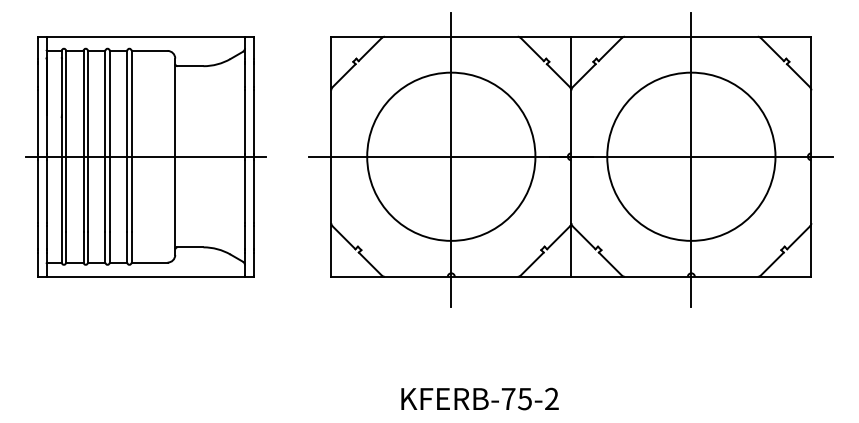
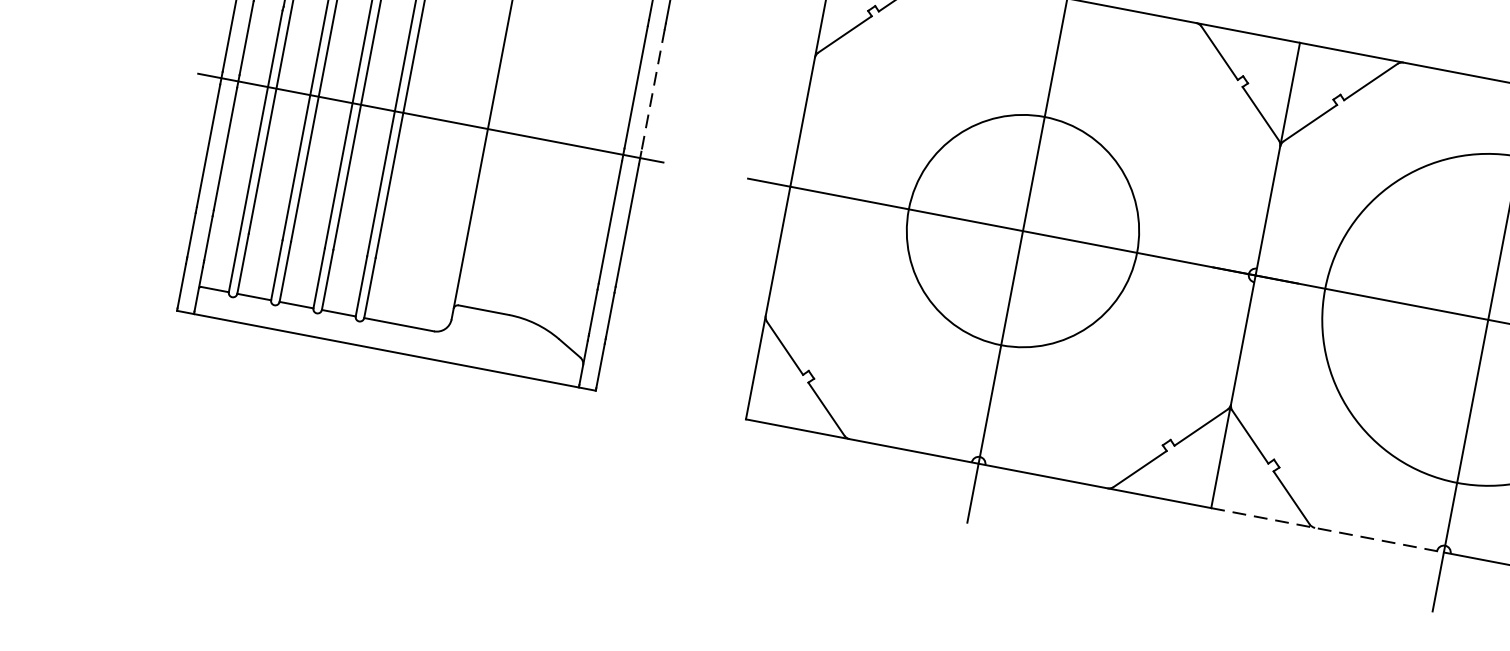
line: (253, 121) -> (652, 89), solid -> dashed
circle: (451, 156) -> (1023, 230), size x0.7
line: (631, 276) -> (1327, 529), solid -> dashed

